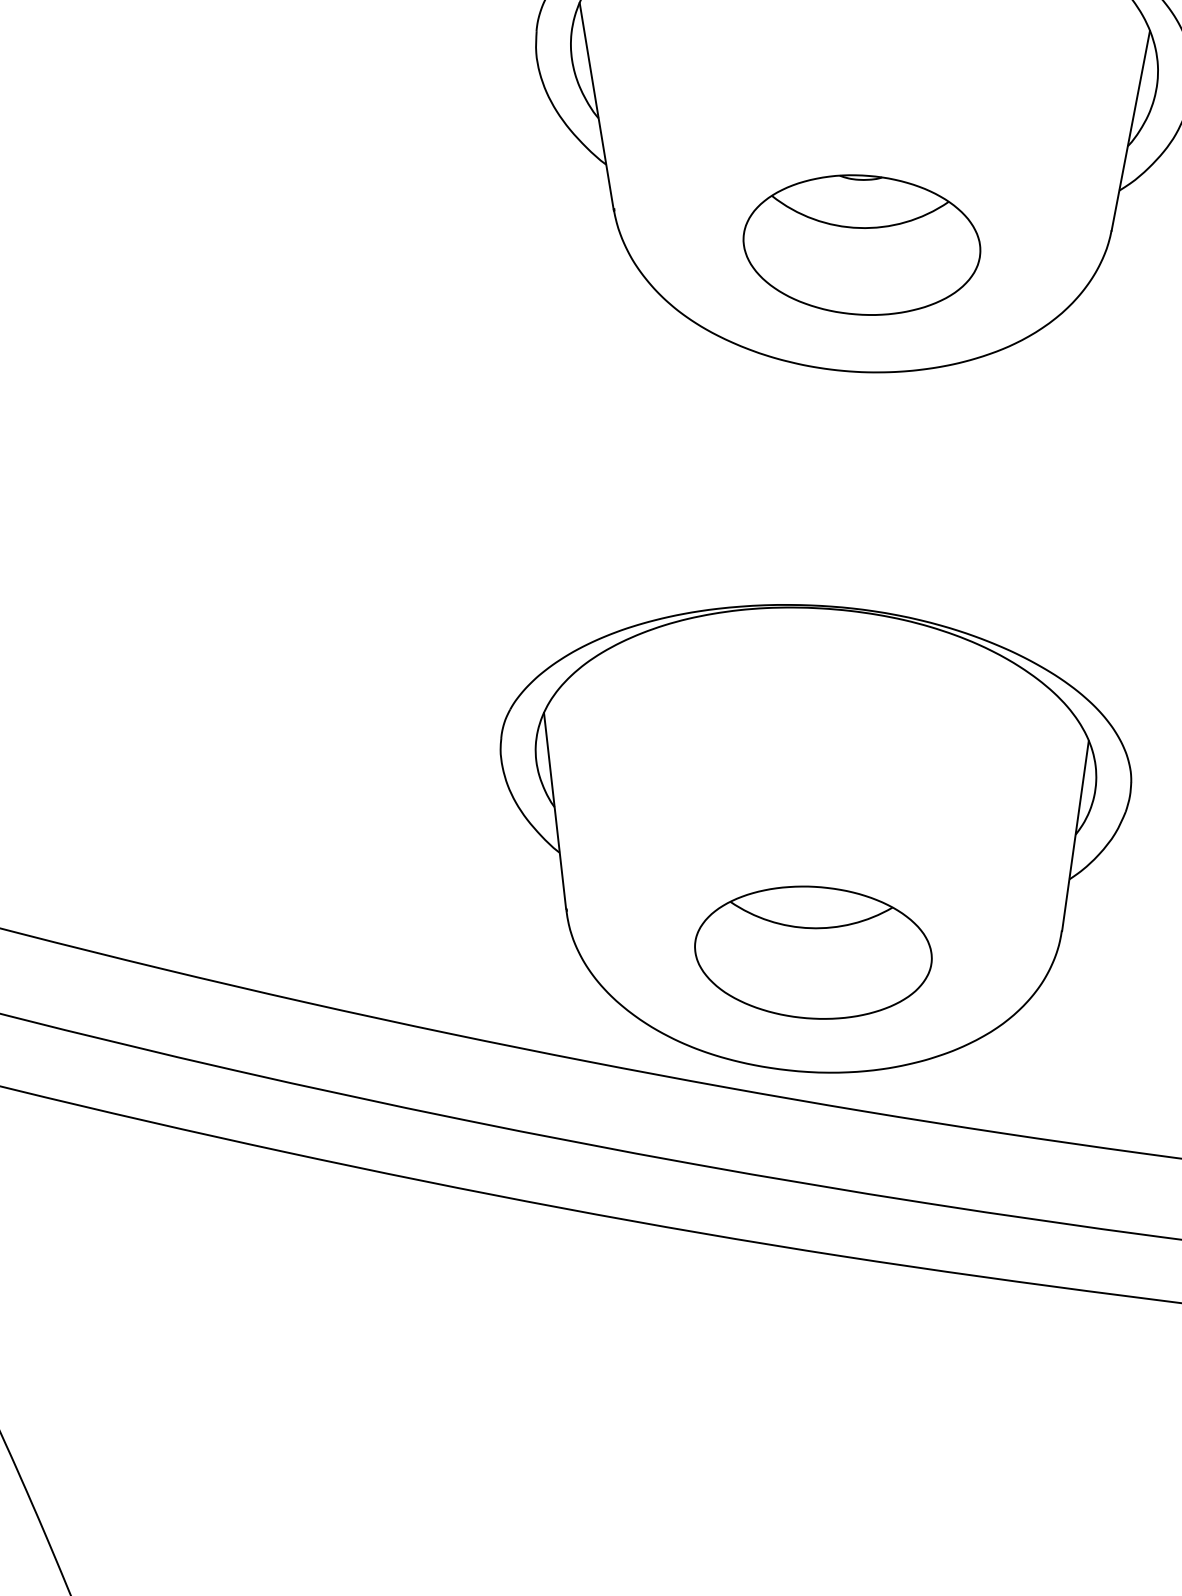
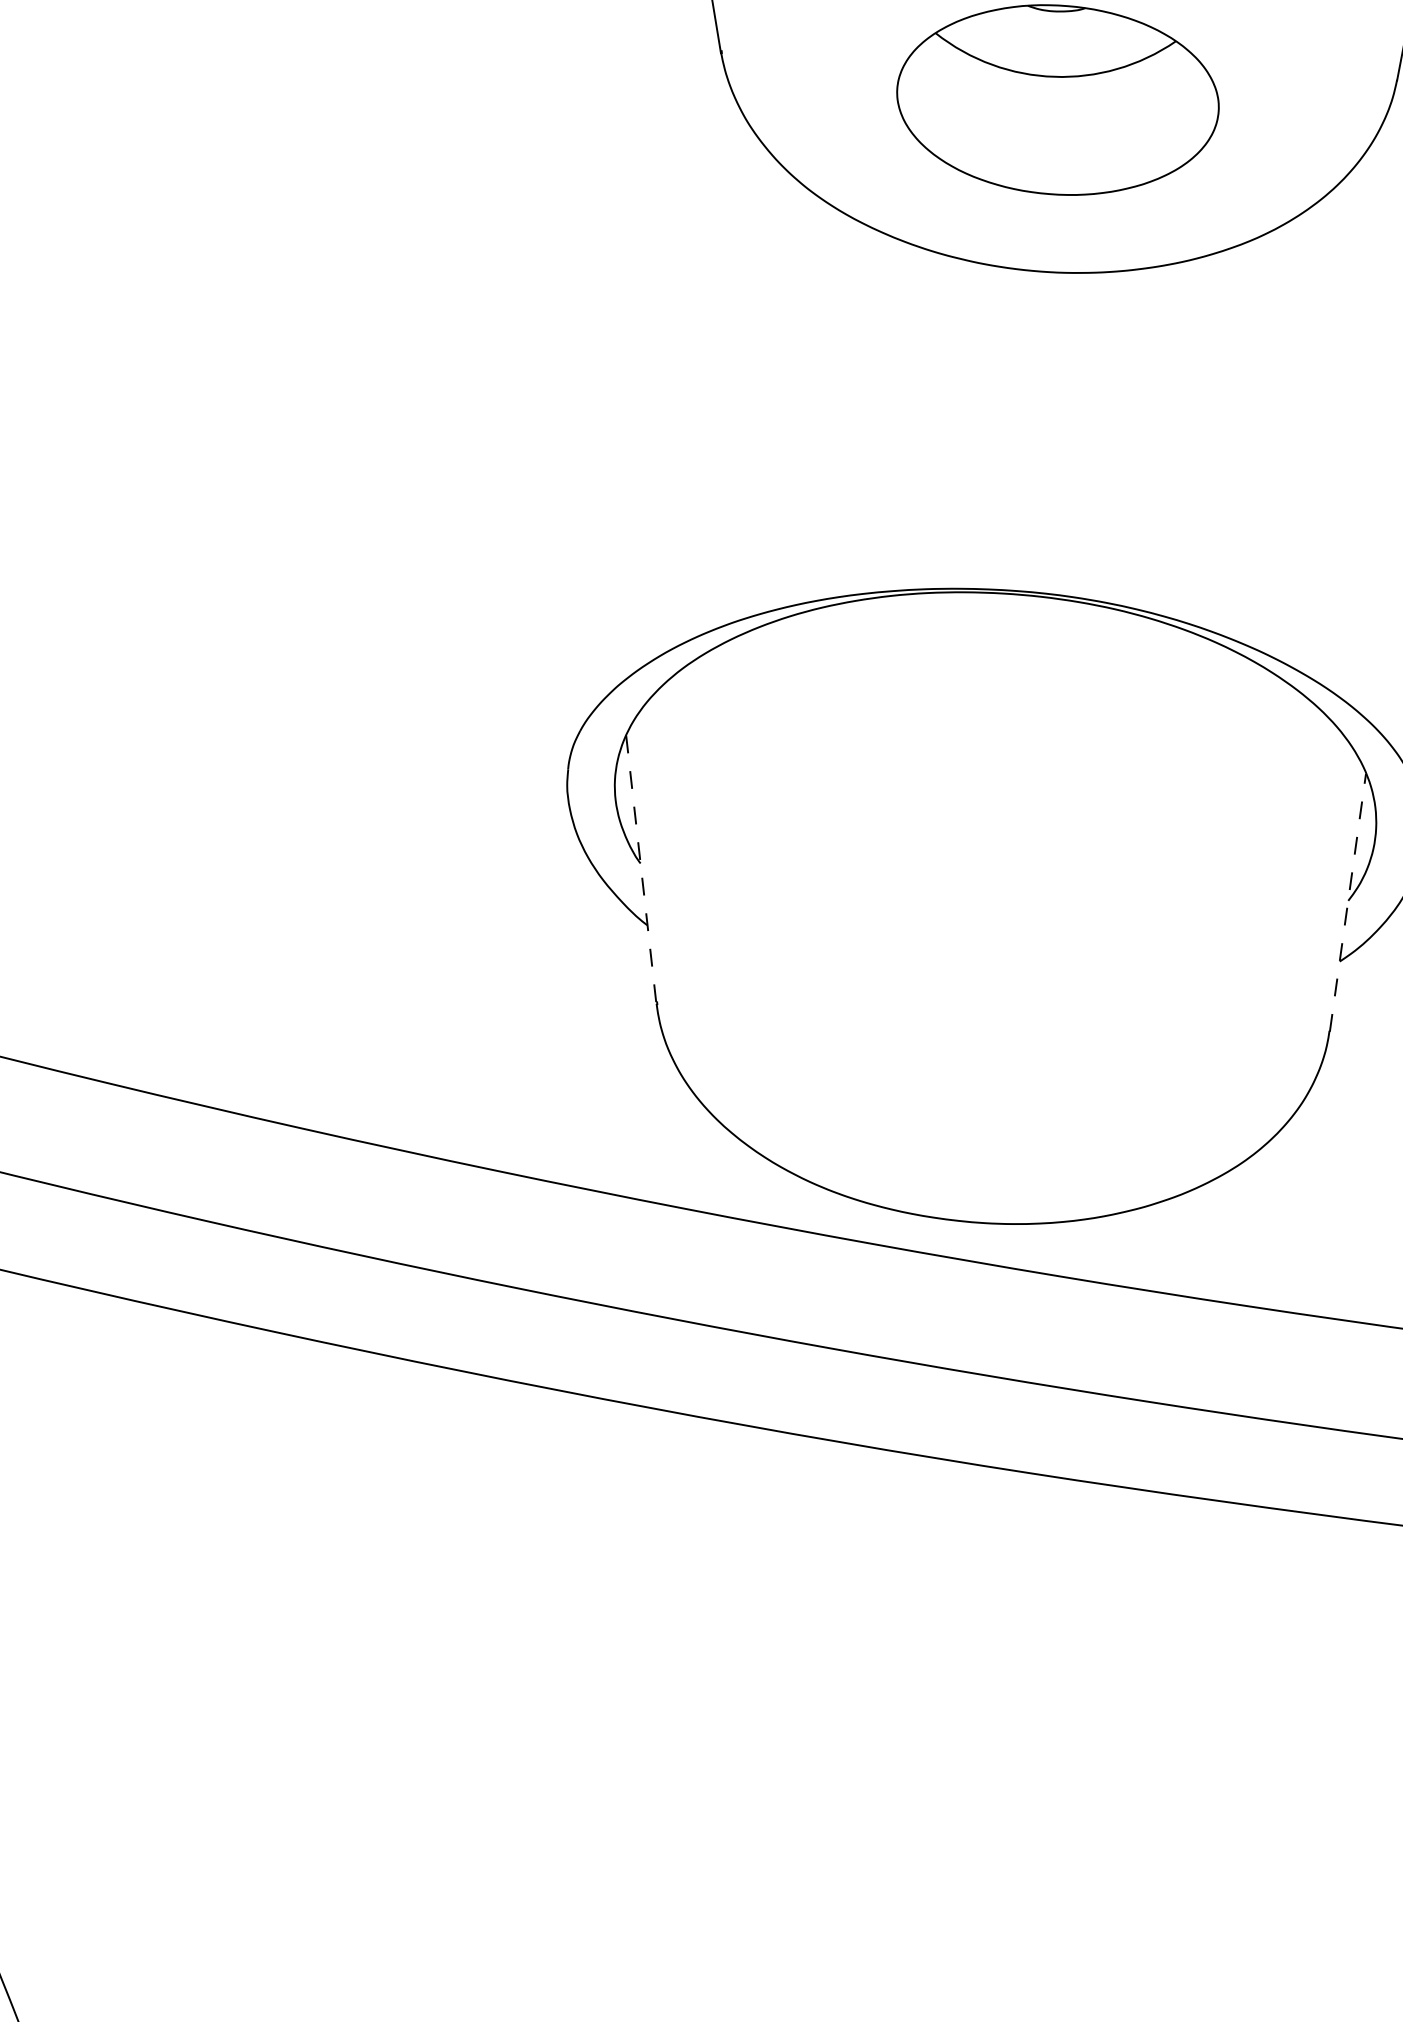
line: (555, 811) -> (641, 869), solid -> dashed
line: (1075, 836) -> (1348, 903), solid -> dashed
part: (813, 952) -> (992, 1060), removed

